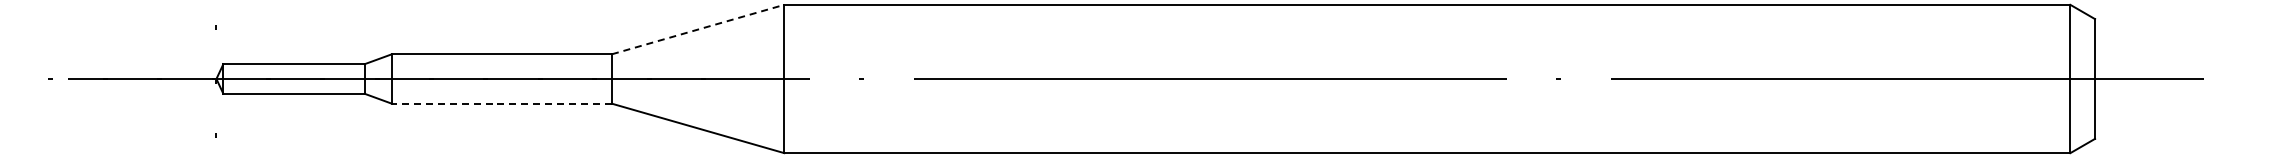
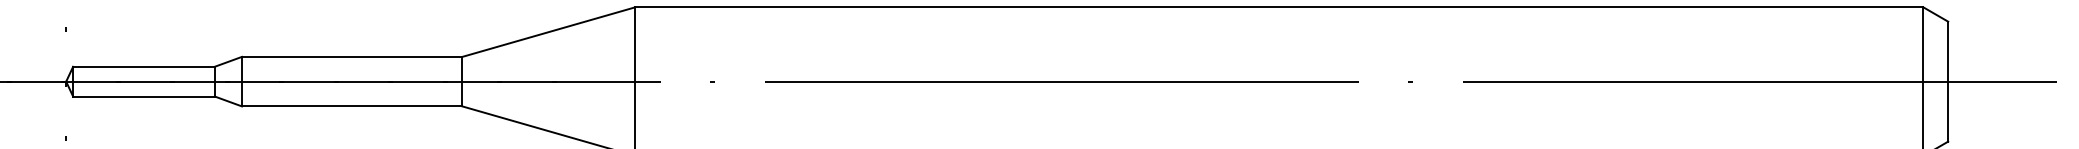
line: (698, 29) -> (549, 32), dashed -> solid
line: (501, 103) -> (351, 106), dashed -> solid

